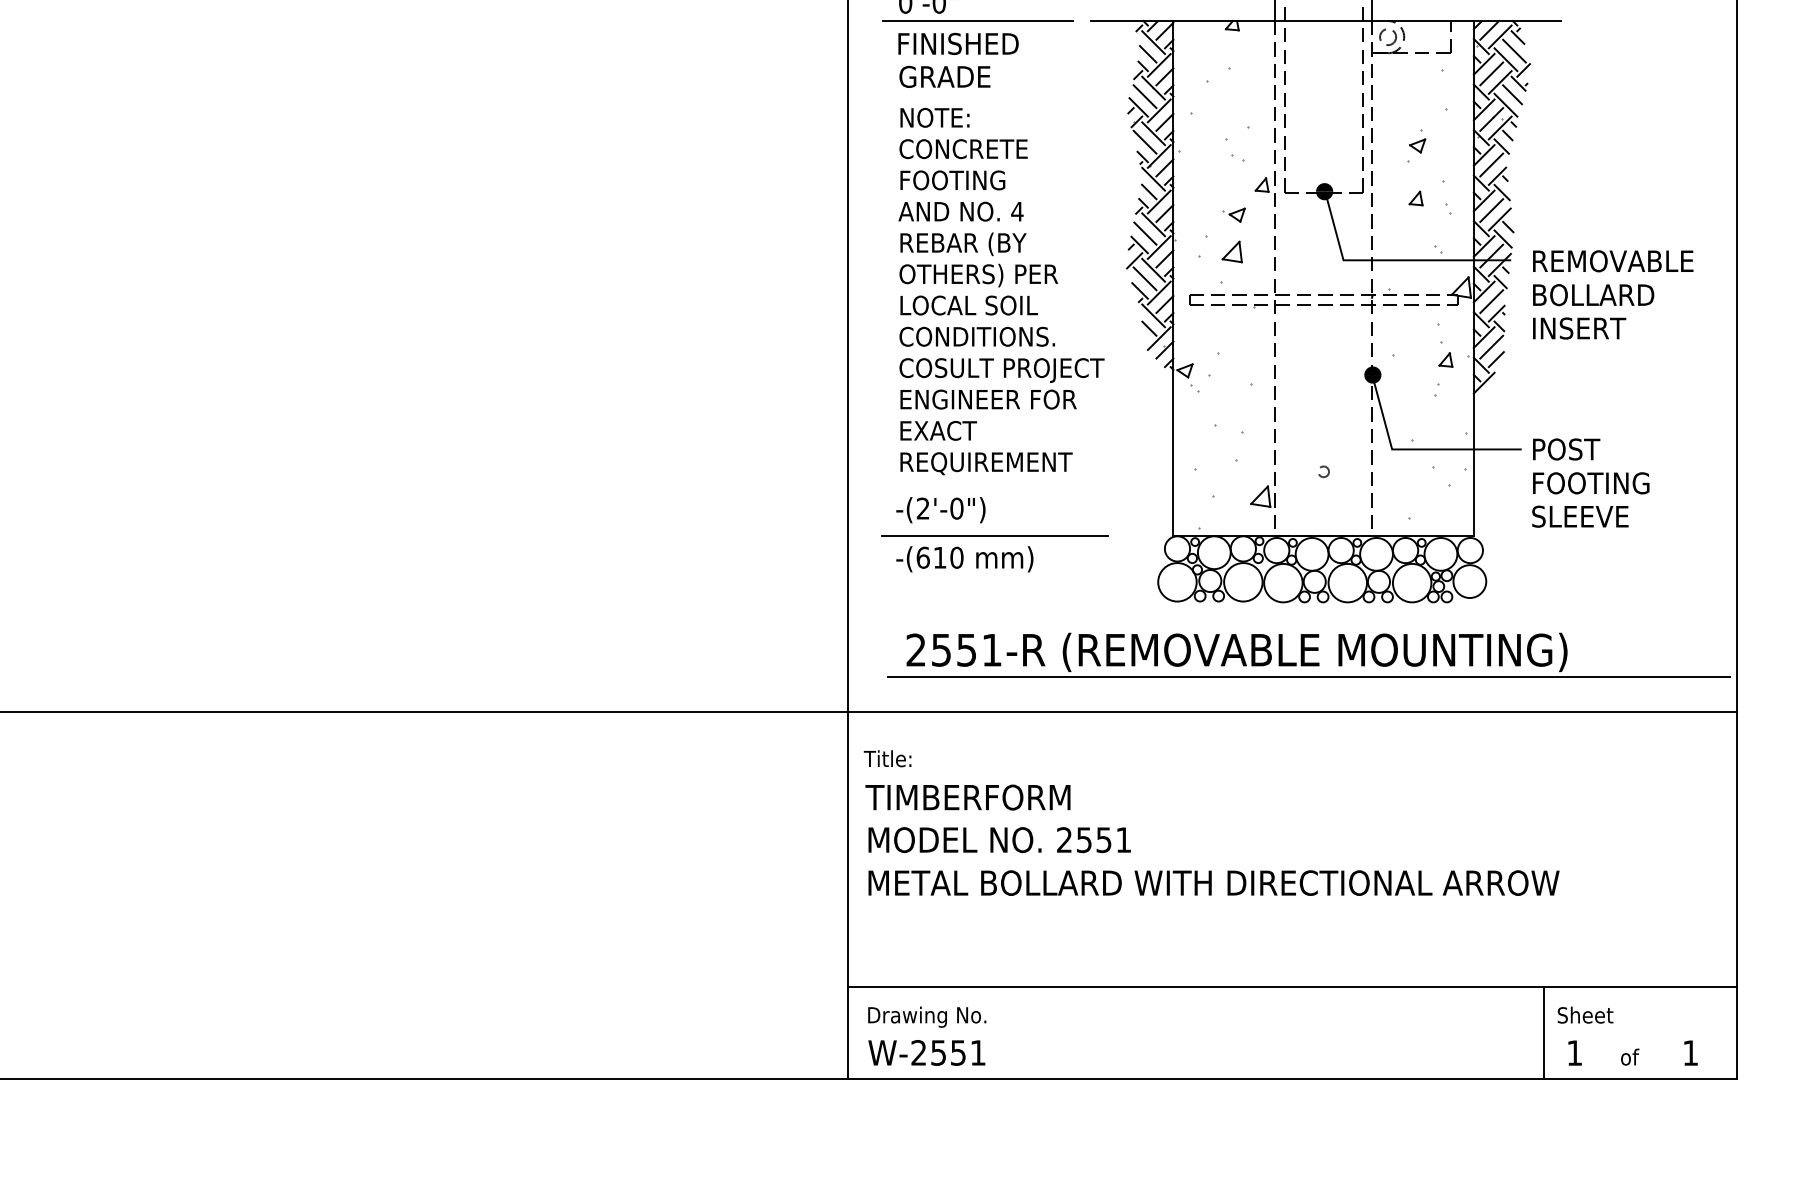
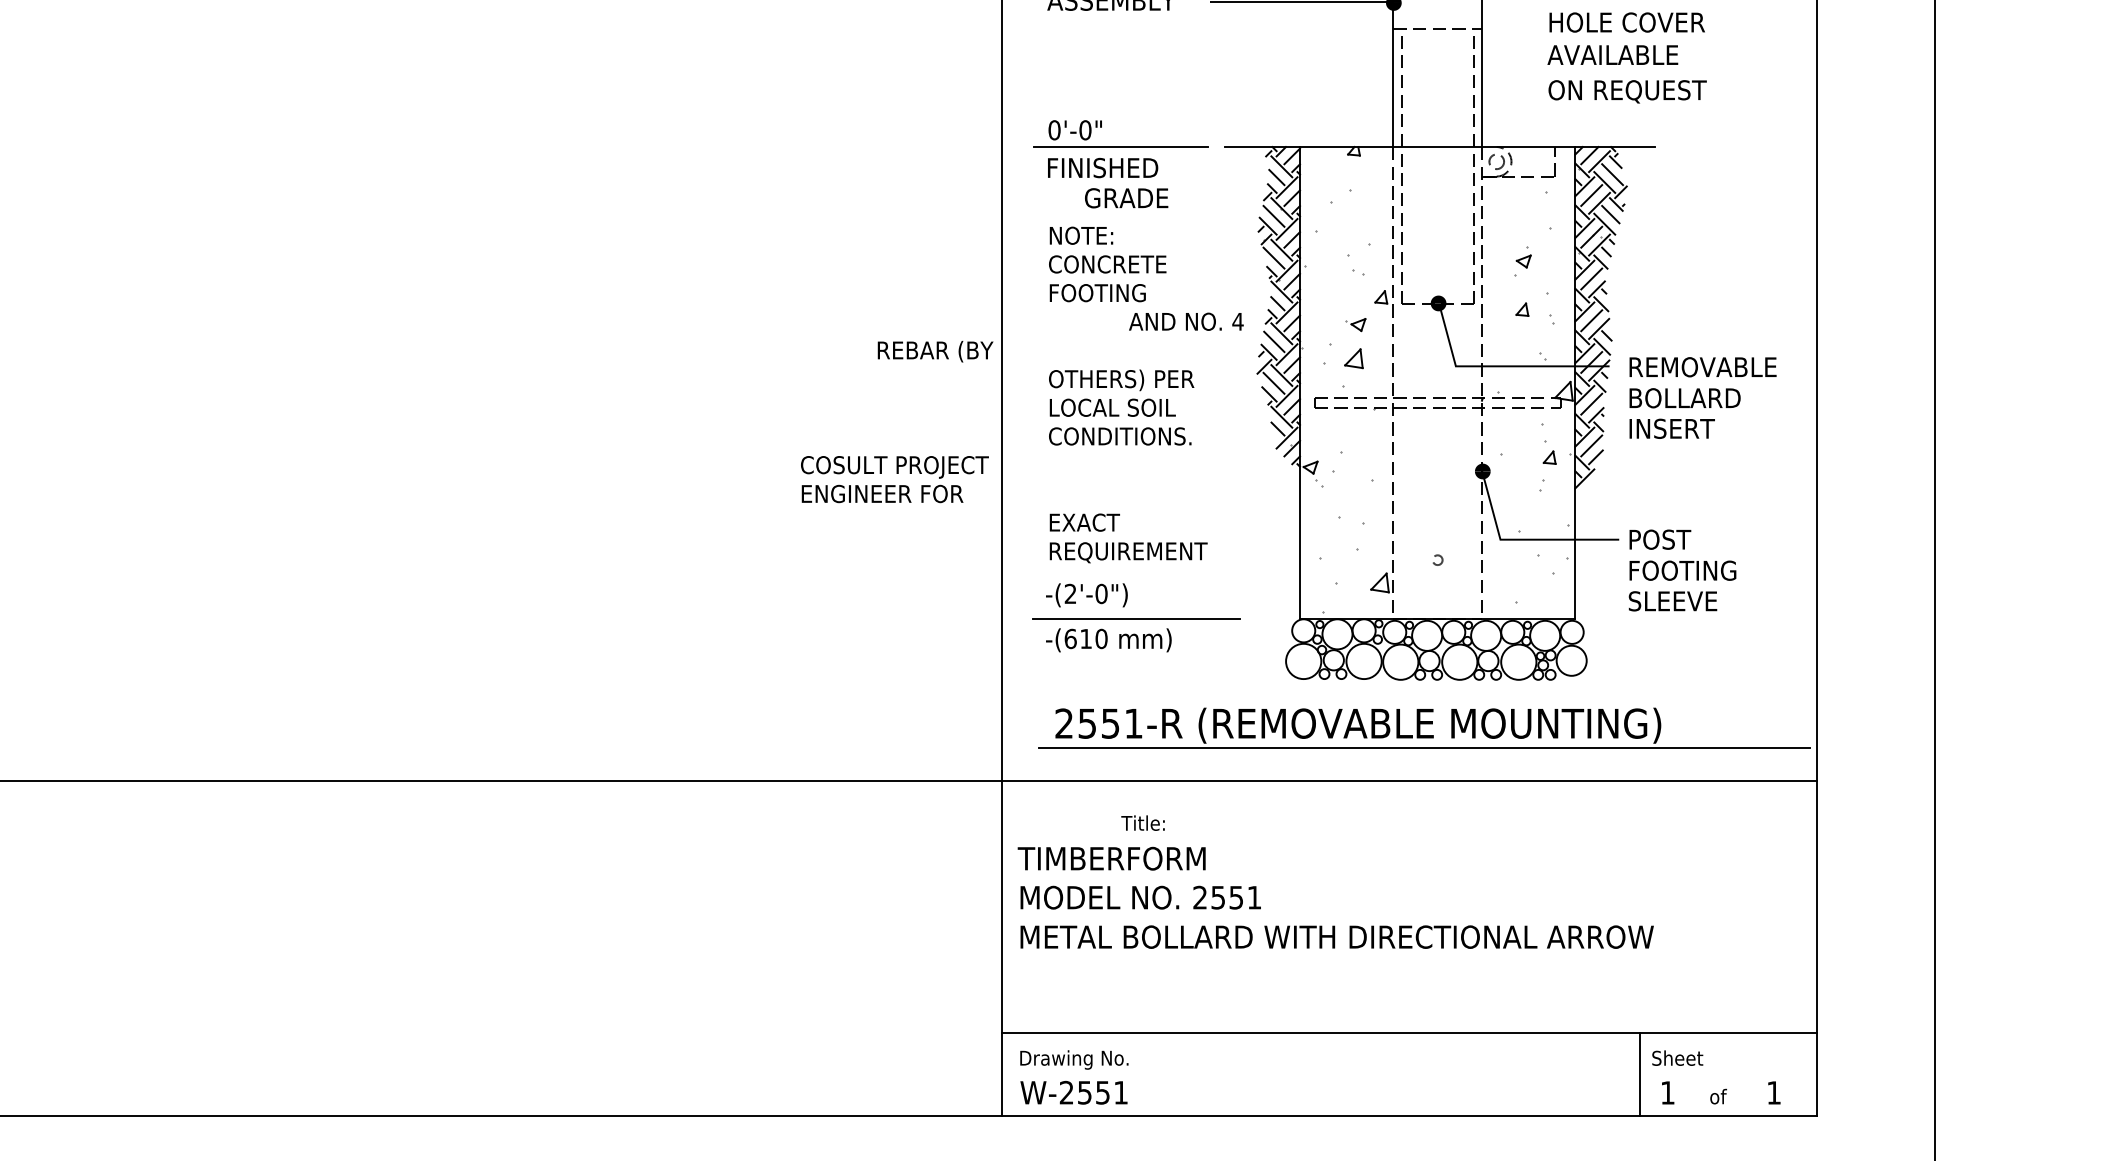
text: (944, 77) -> (1126, 198), moved
text: (961, 211) -> (1186, 321), moved
text: (963, 244) -> (935, 351), moved
text: (1001, 383) -> (894, 479), moved
text: (887, 758) -> (1142, 822), moved

